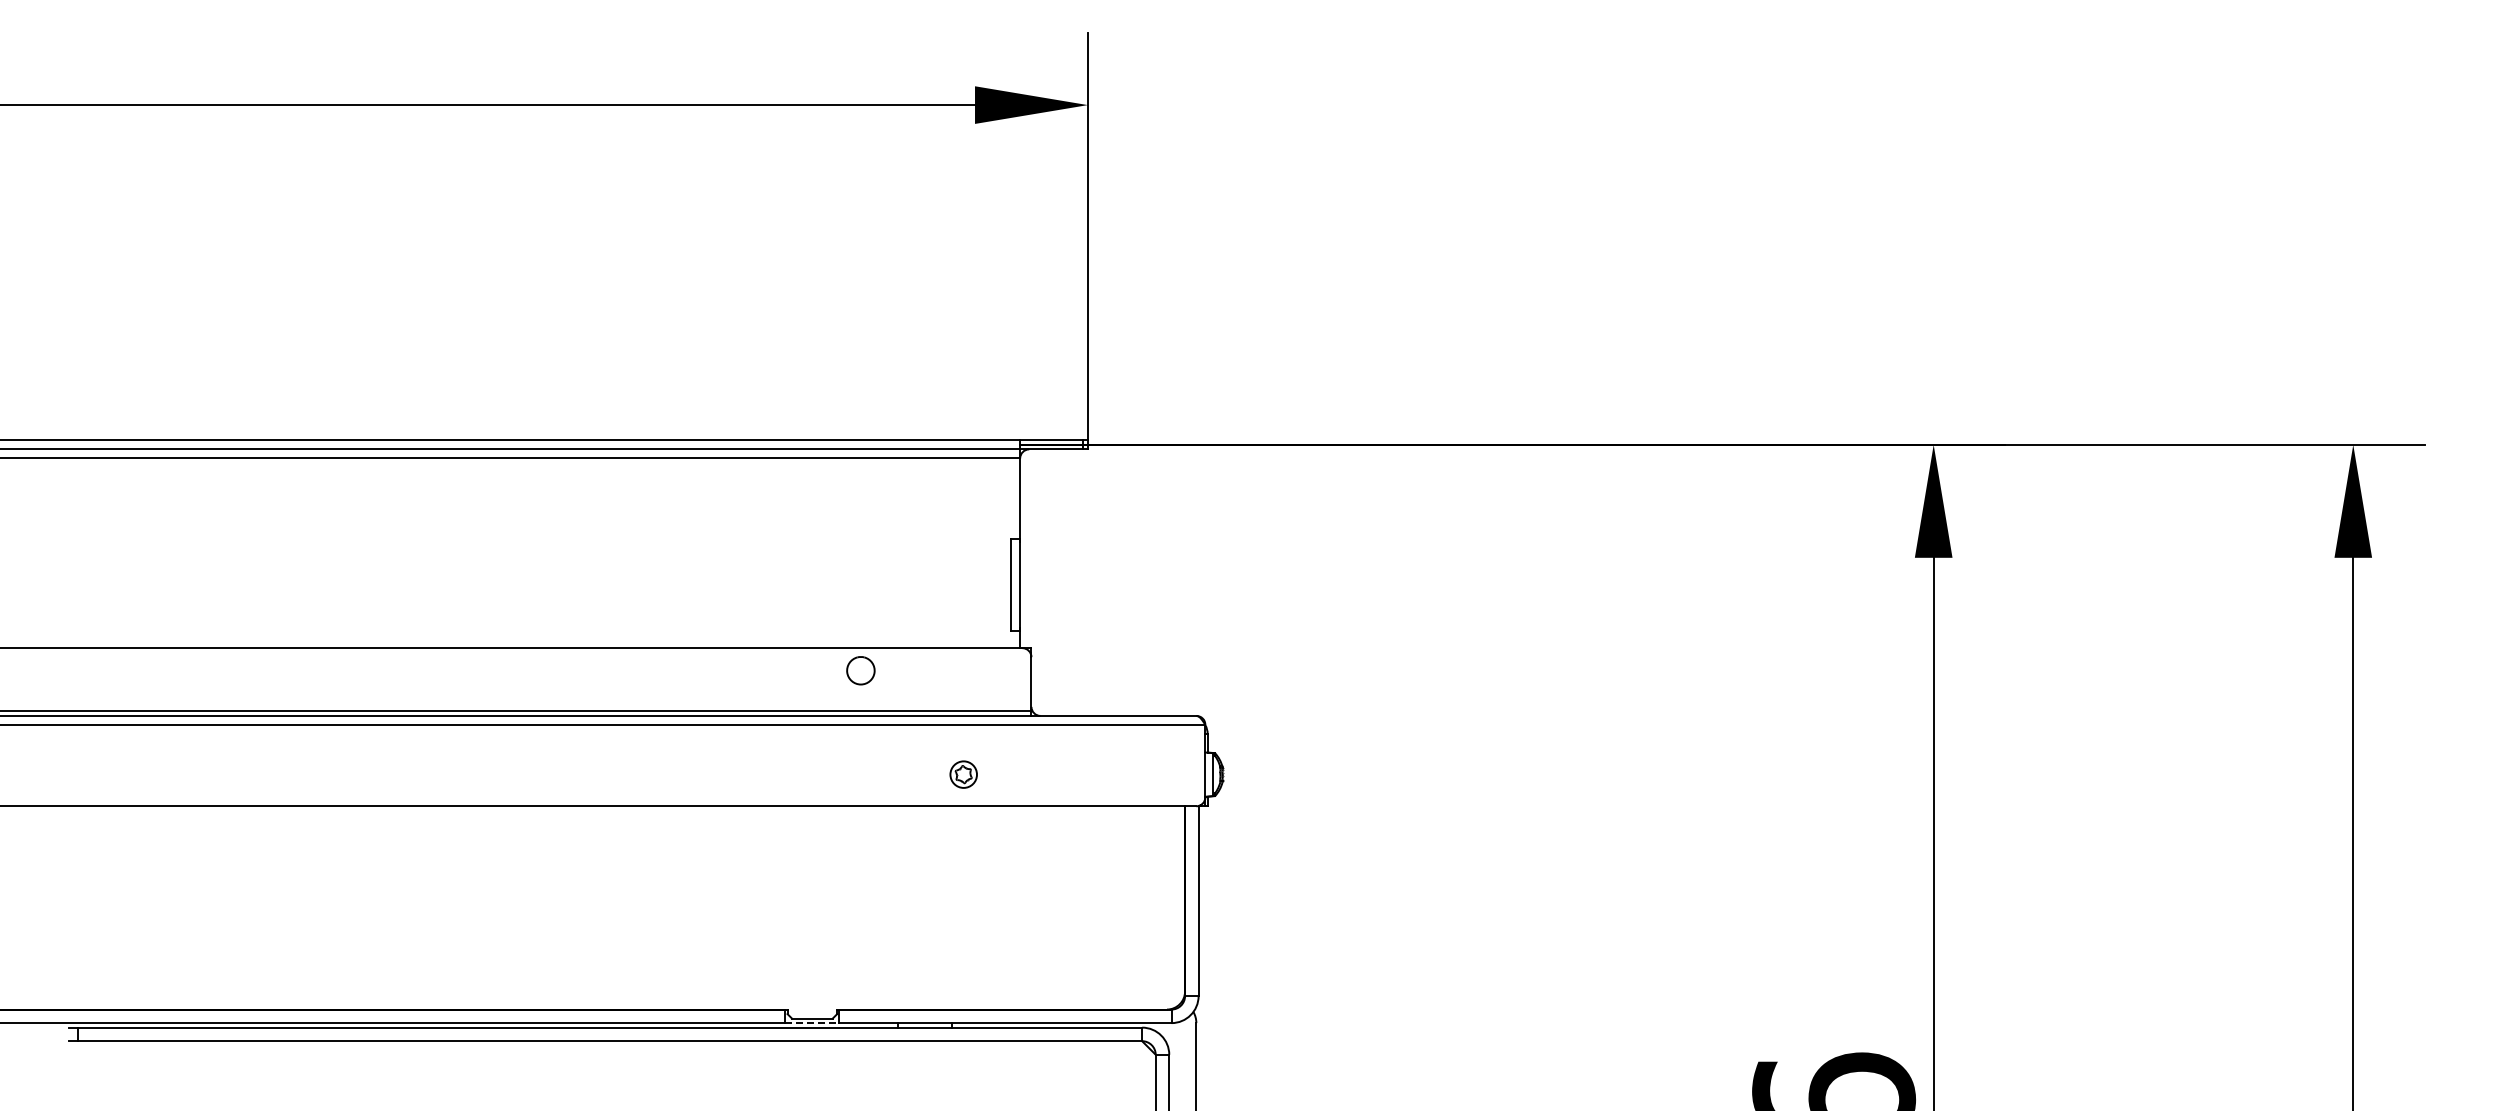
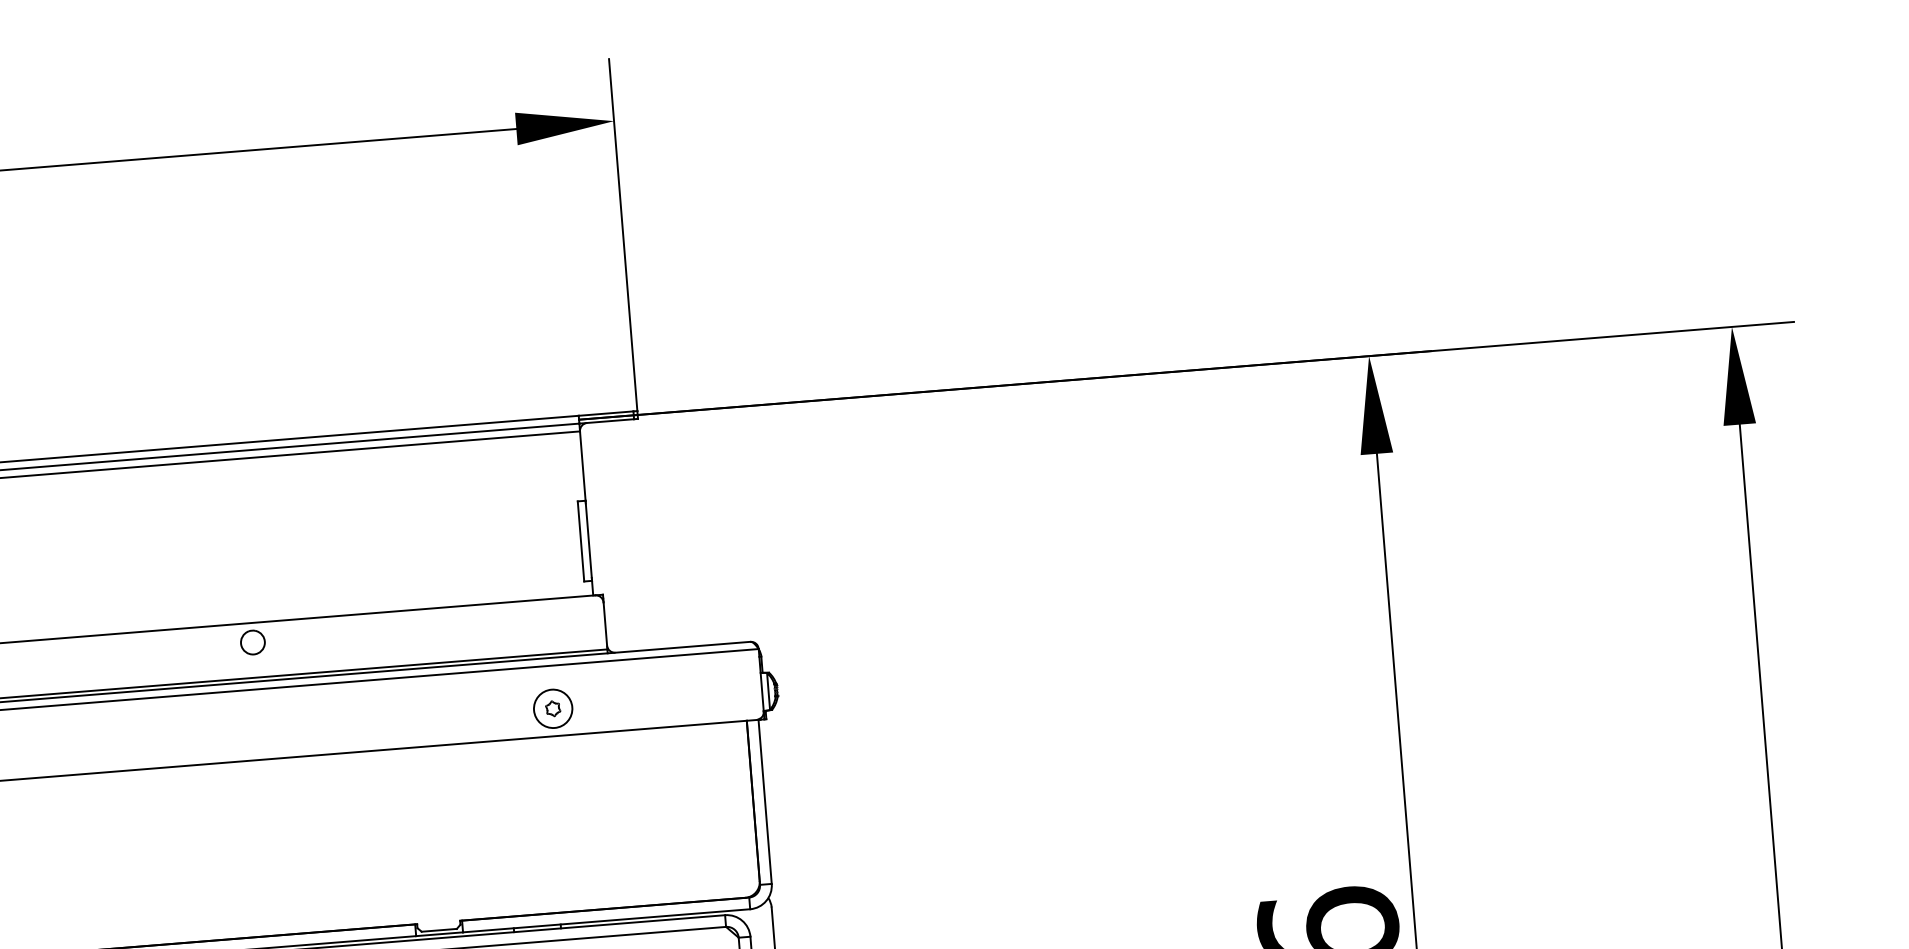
part: (860, 670) -> (252, 642), moved
circle: (963, 774) -> (552, 708), size x1.67
line: (812, 1023) -> (439, 934), dashed -> solid

